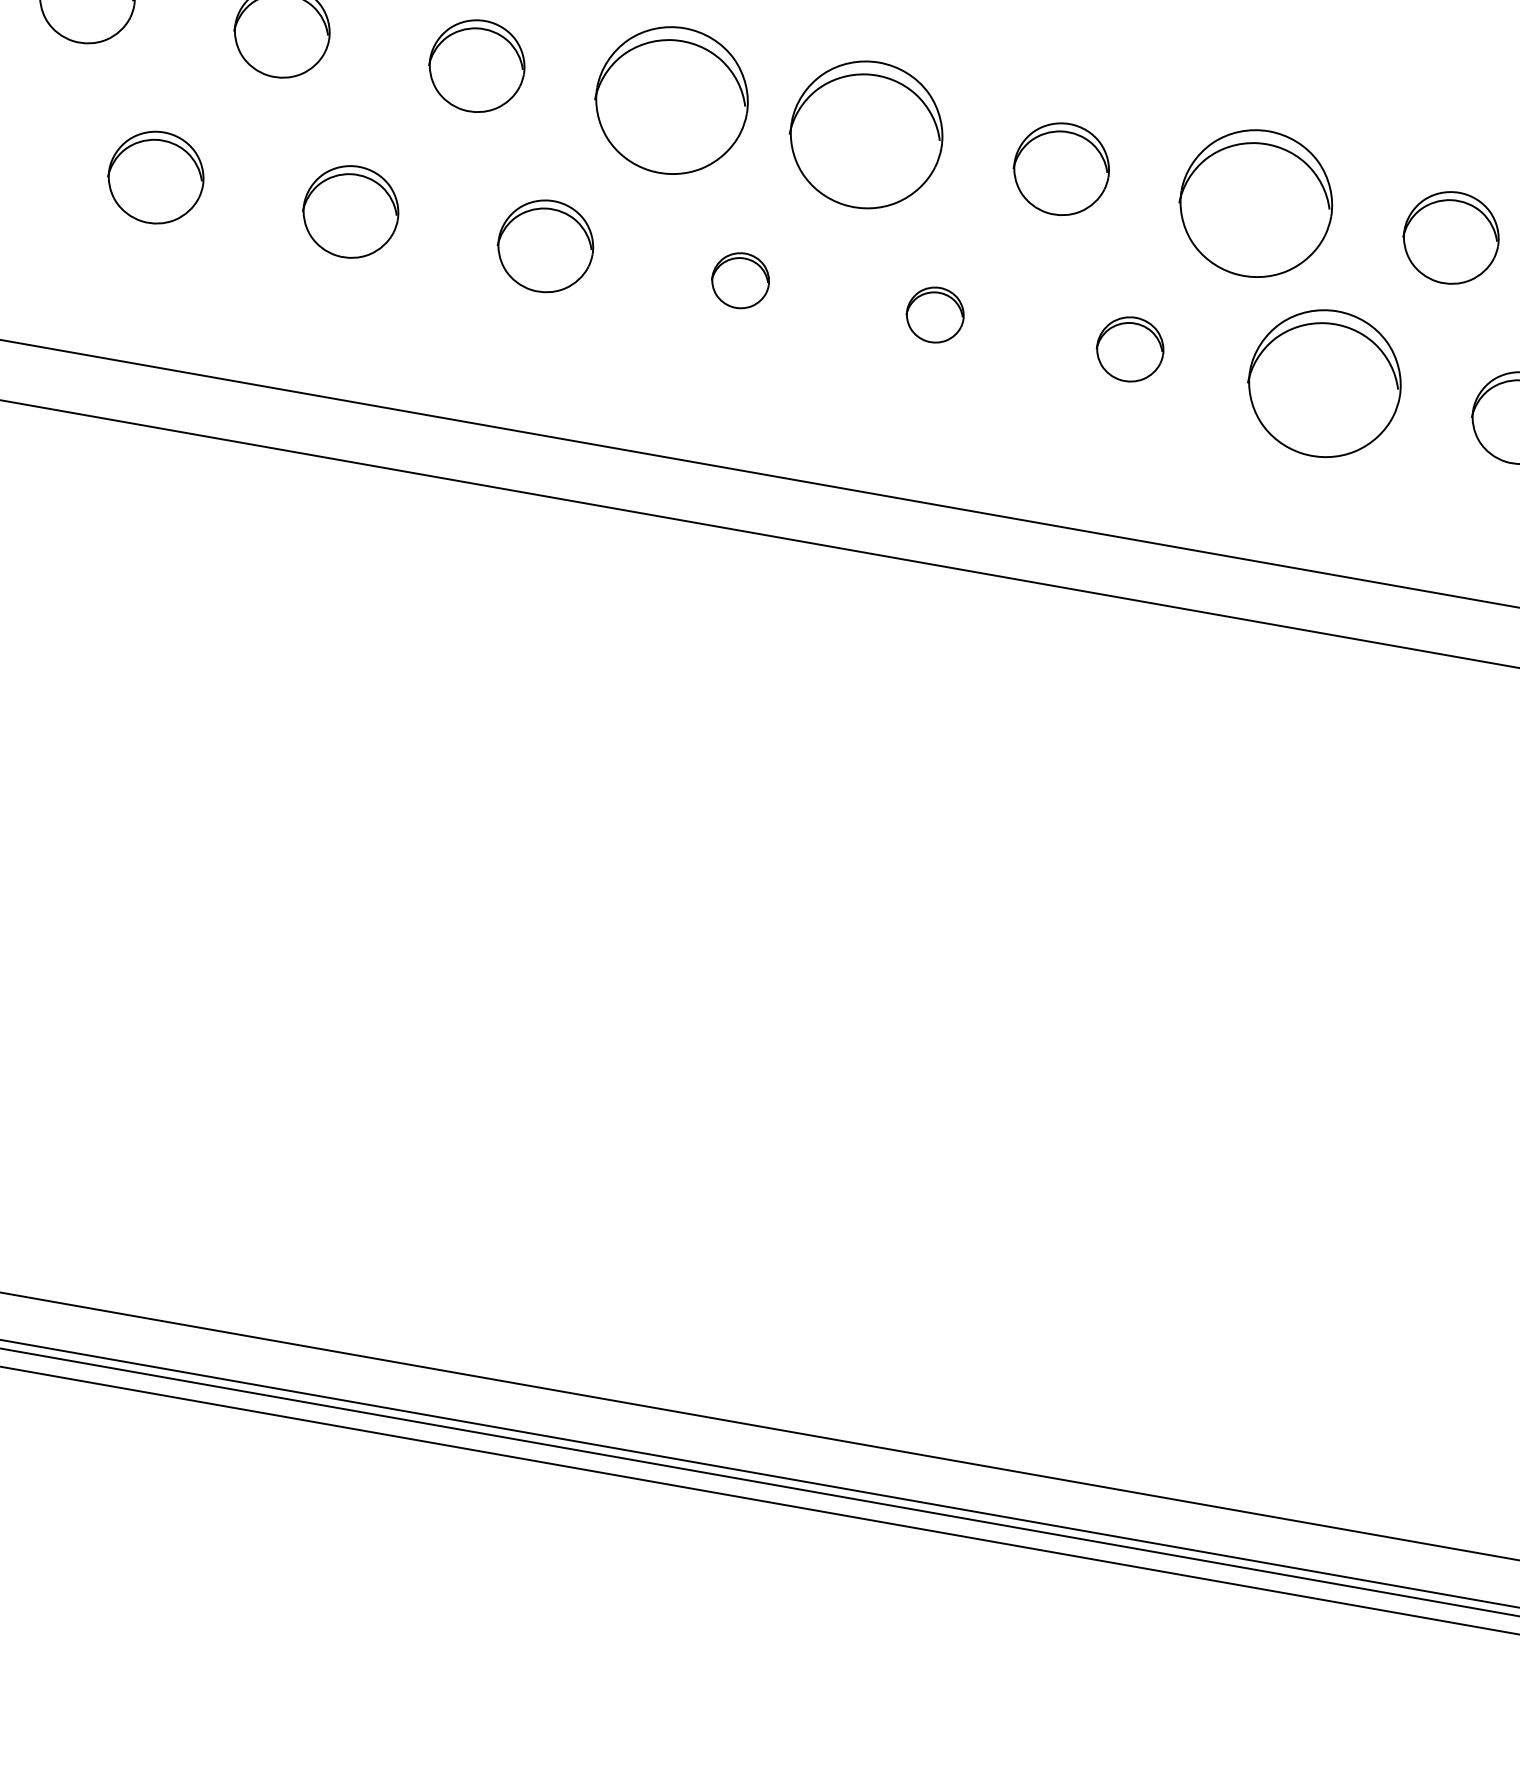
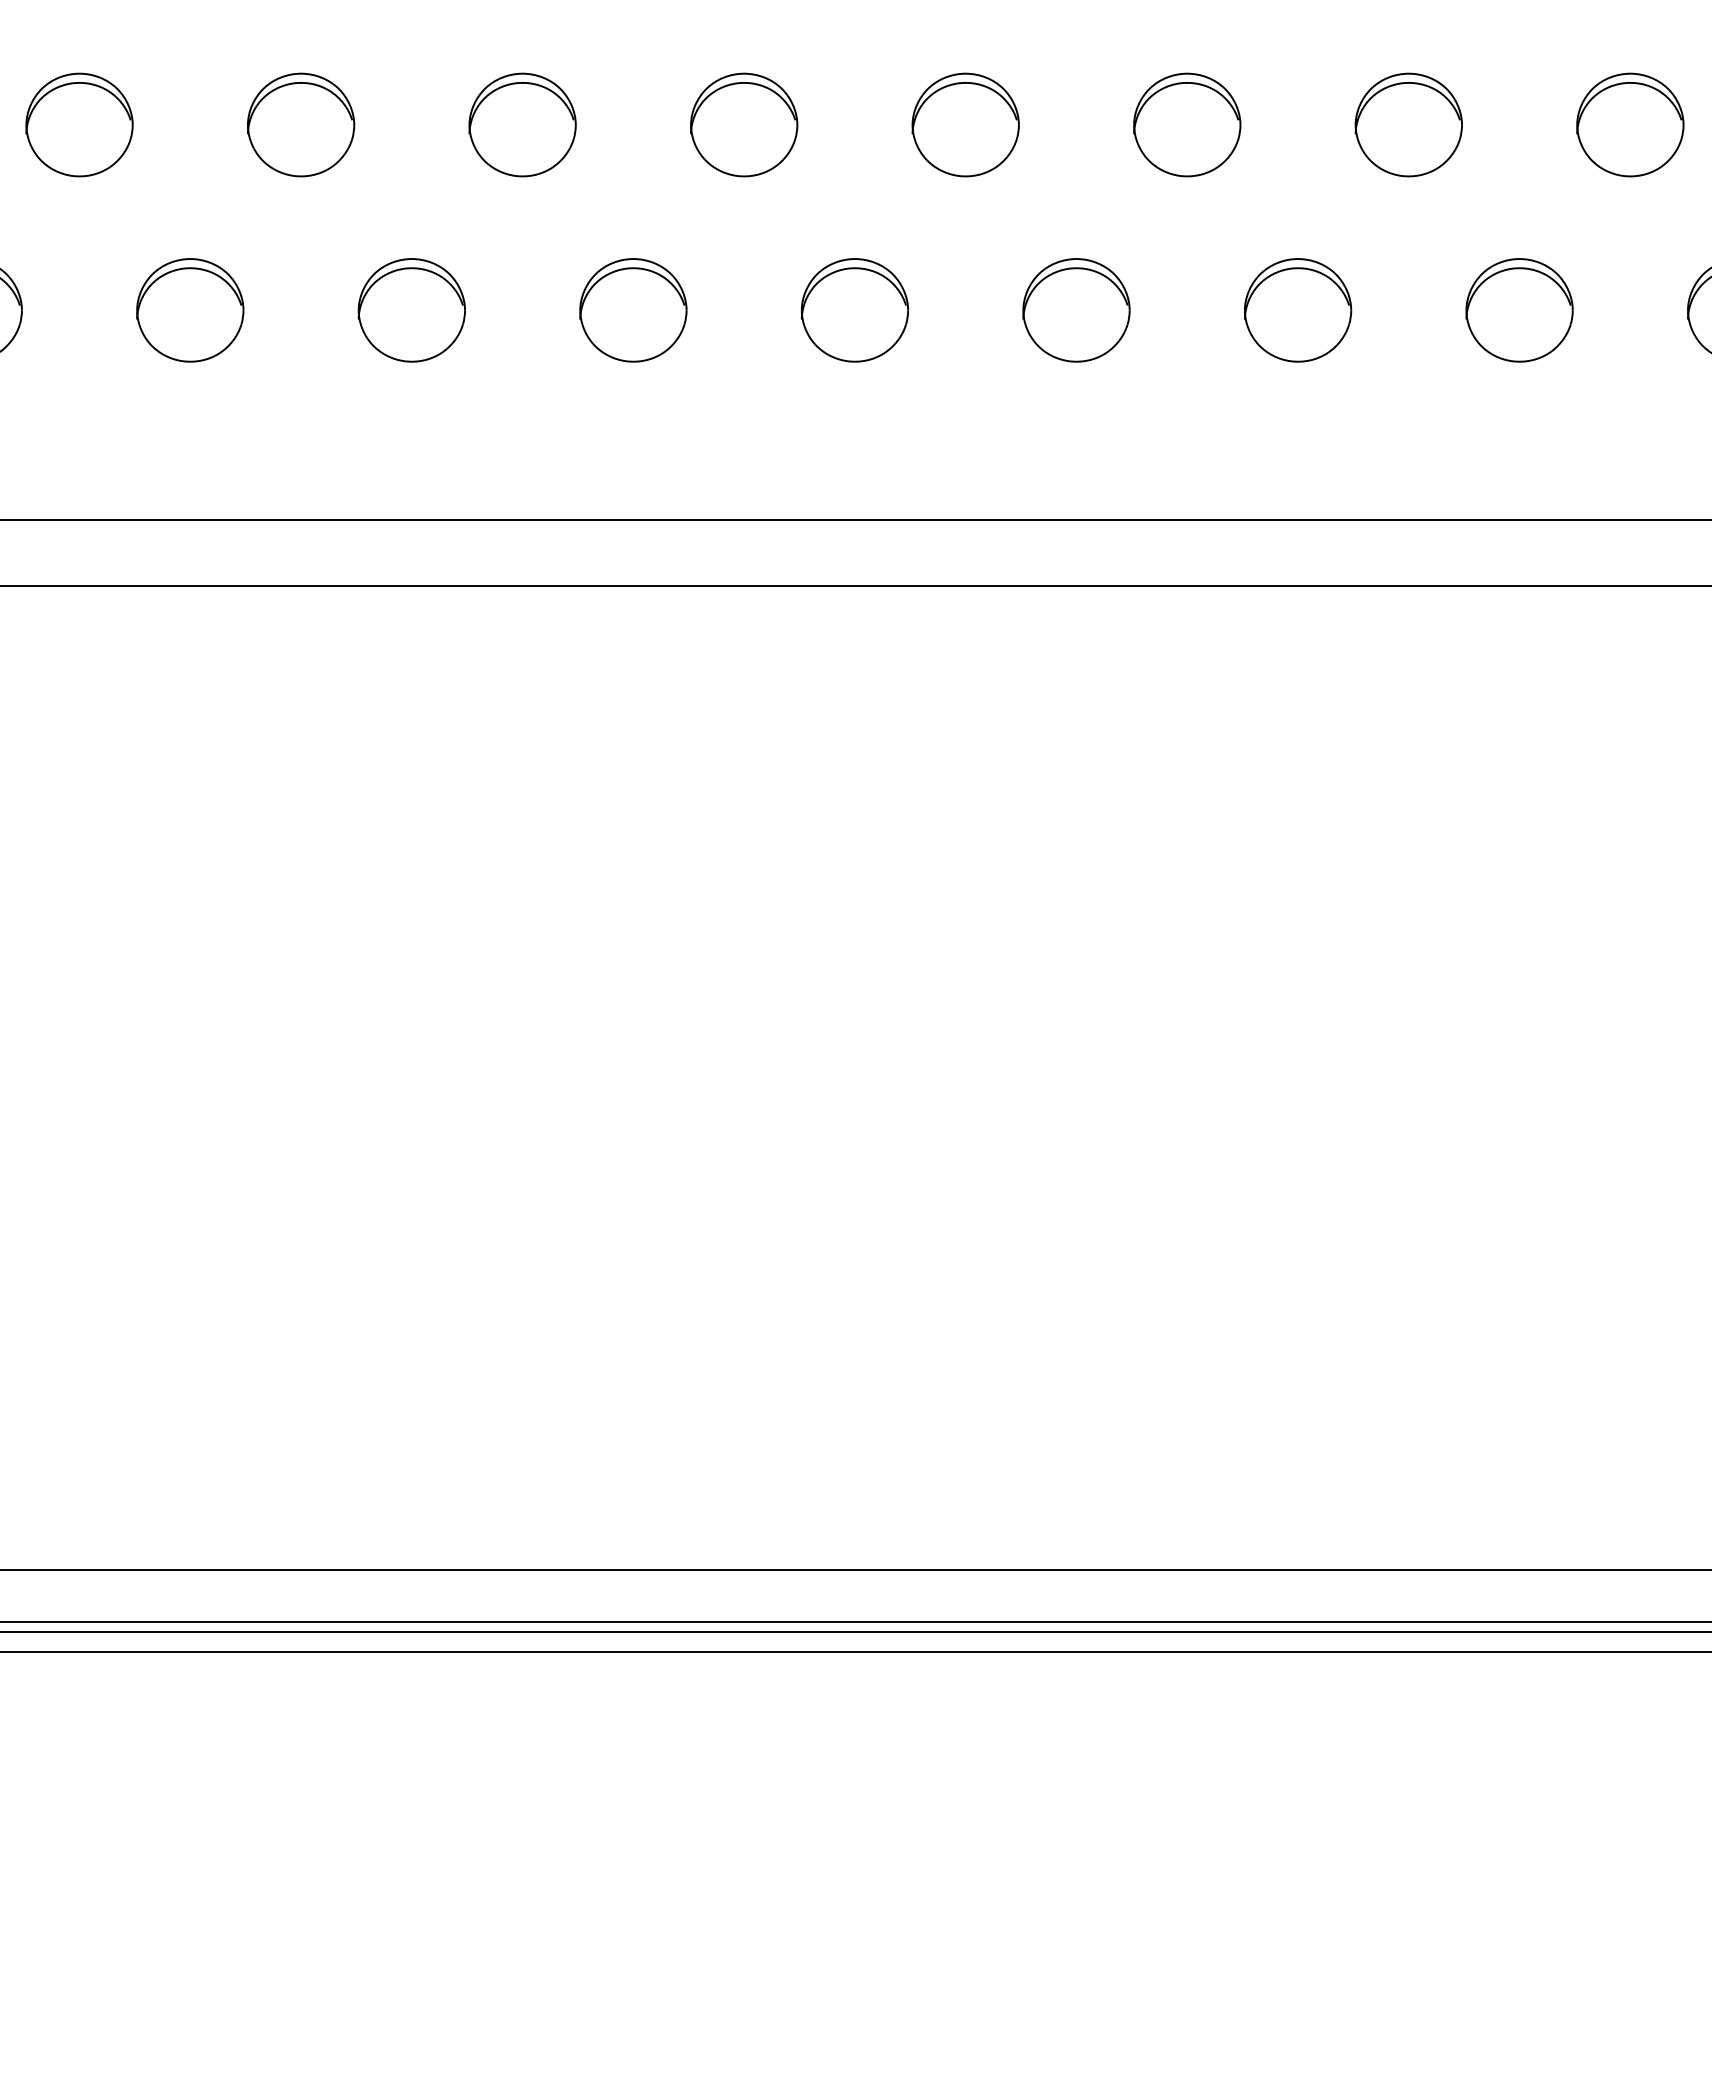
part: (671, 100) -> (522, 124), size x0.62
part: (867, 134) -> (744, 124), size x0.62
part: (1256, 203) -> (1187, 124), size x0.62
part: (740, 280) -> (633, 310), size x1.67
part: (935, 315) -> (854, 310), size x1.67
part: (1130, 349) -> (1076, 310), size x1.43
part: (1325, 383) -> (1298, 310), size x0.62

